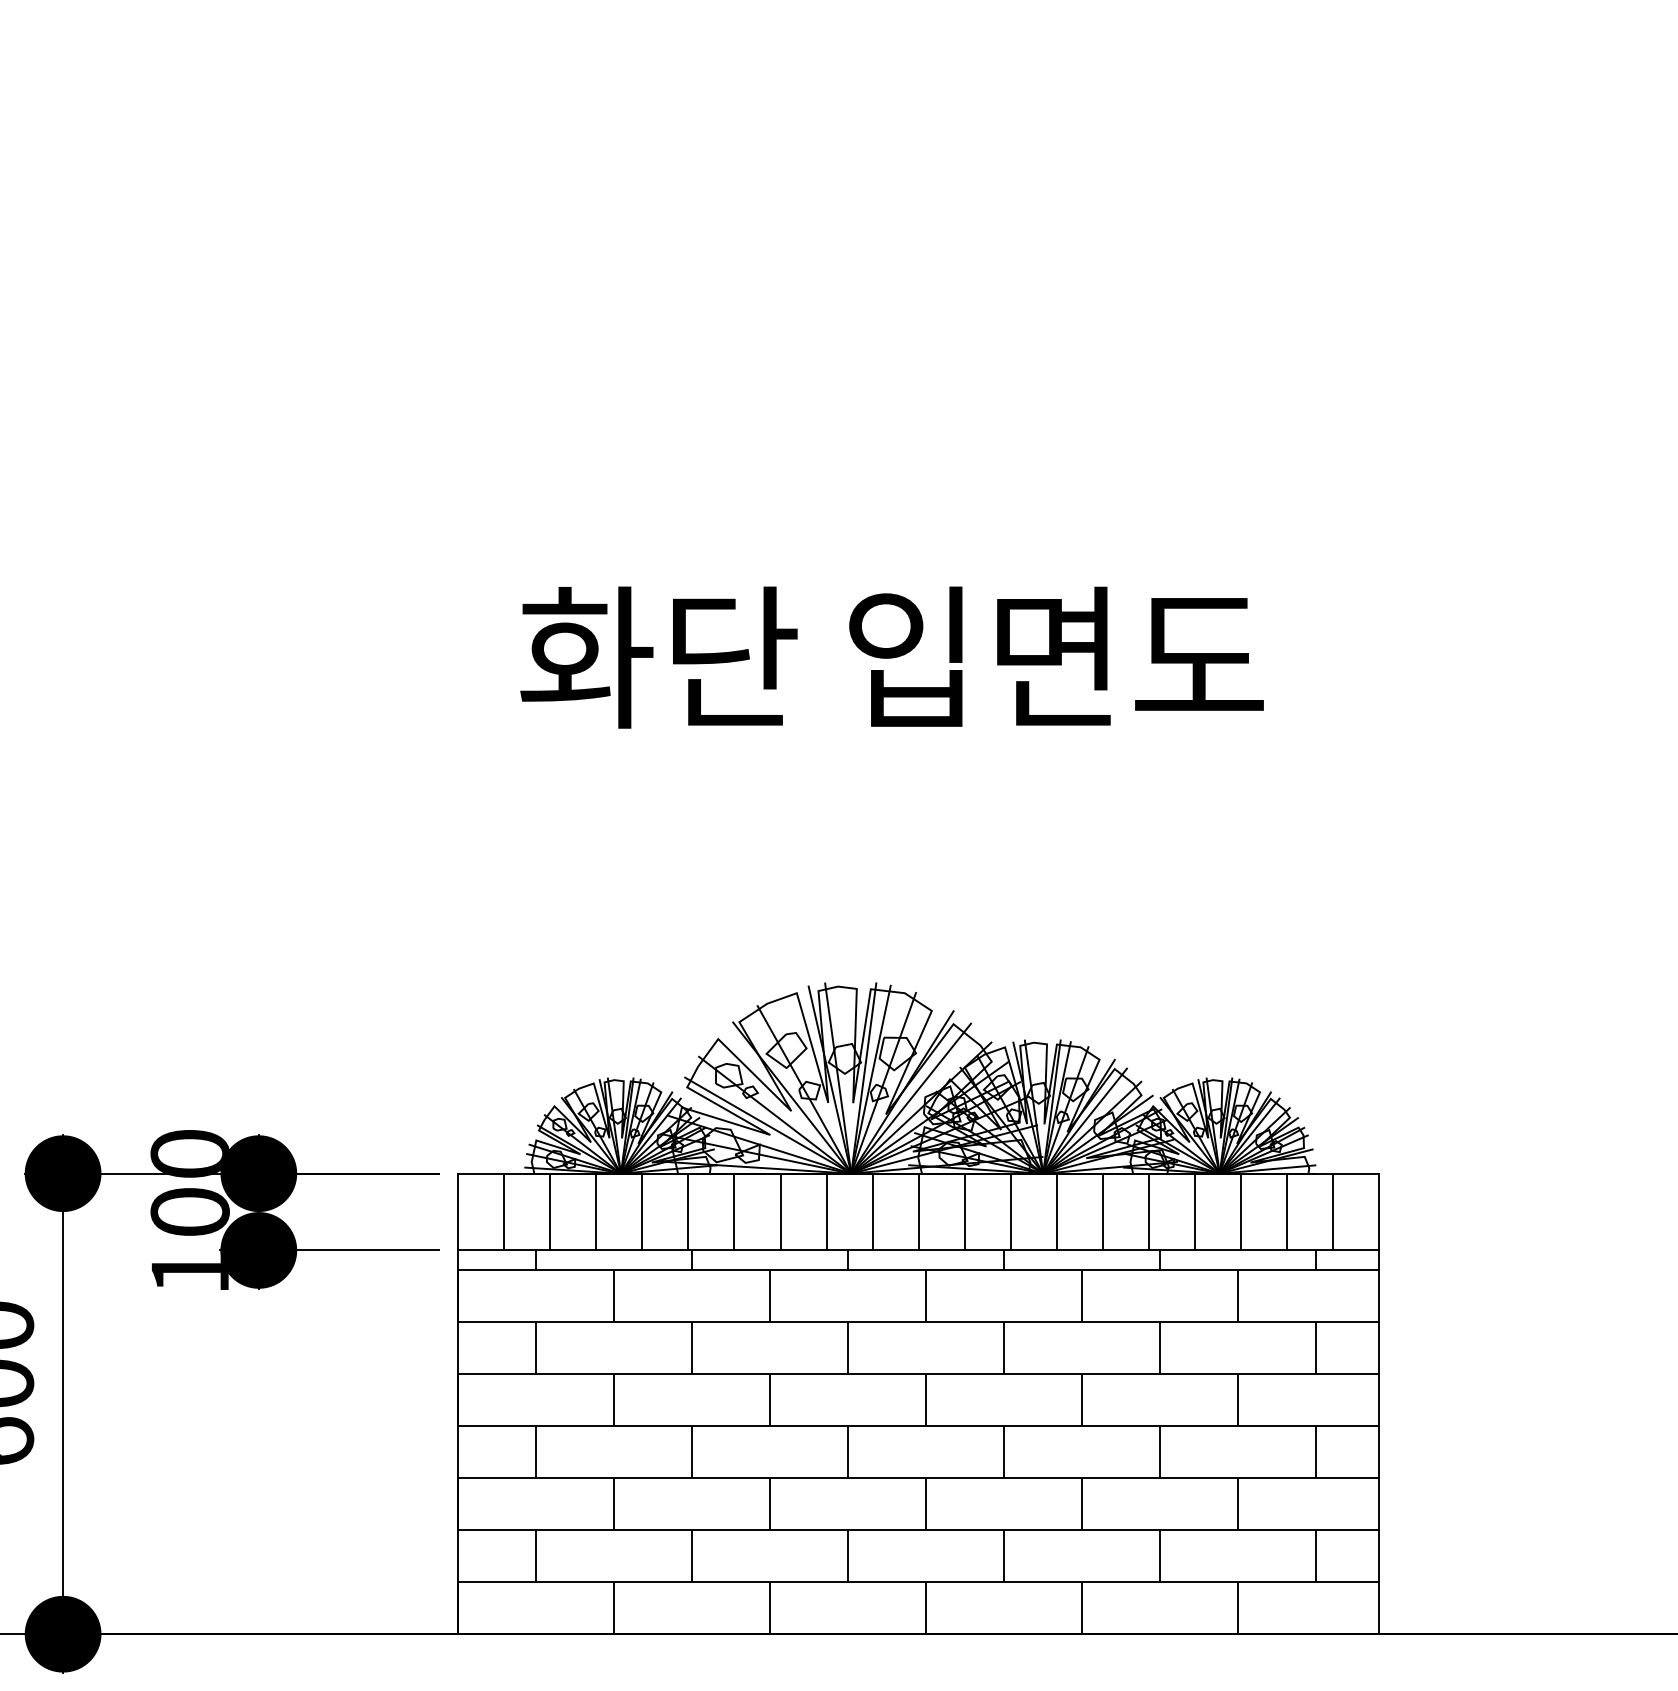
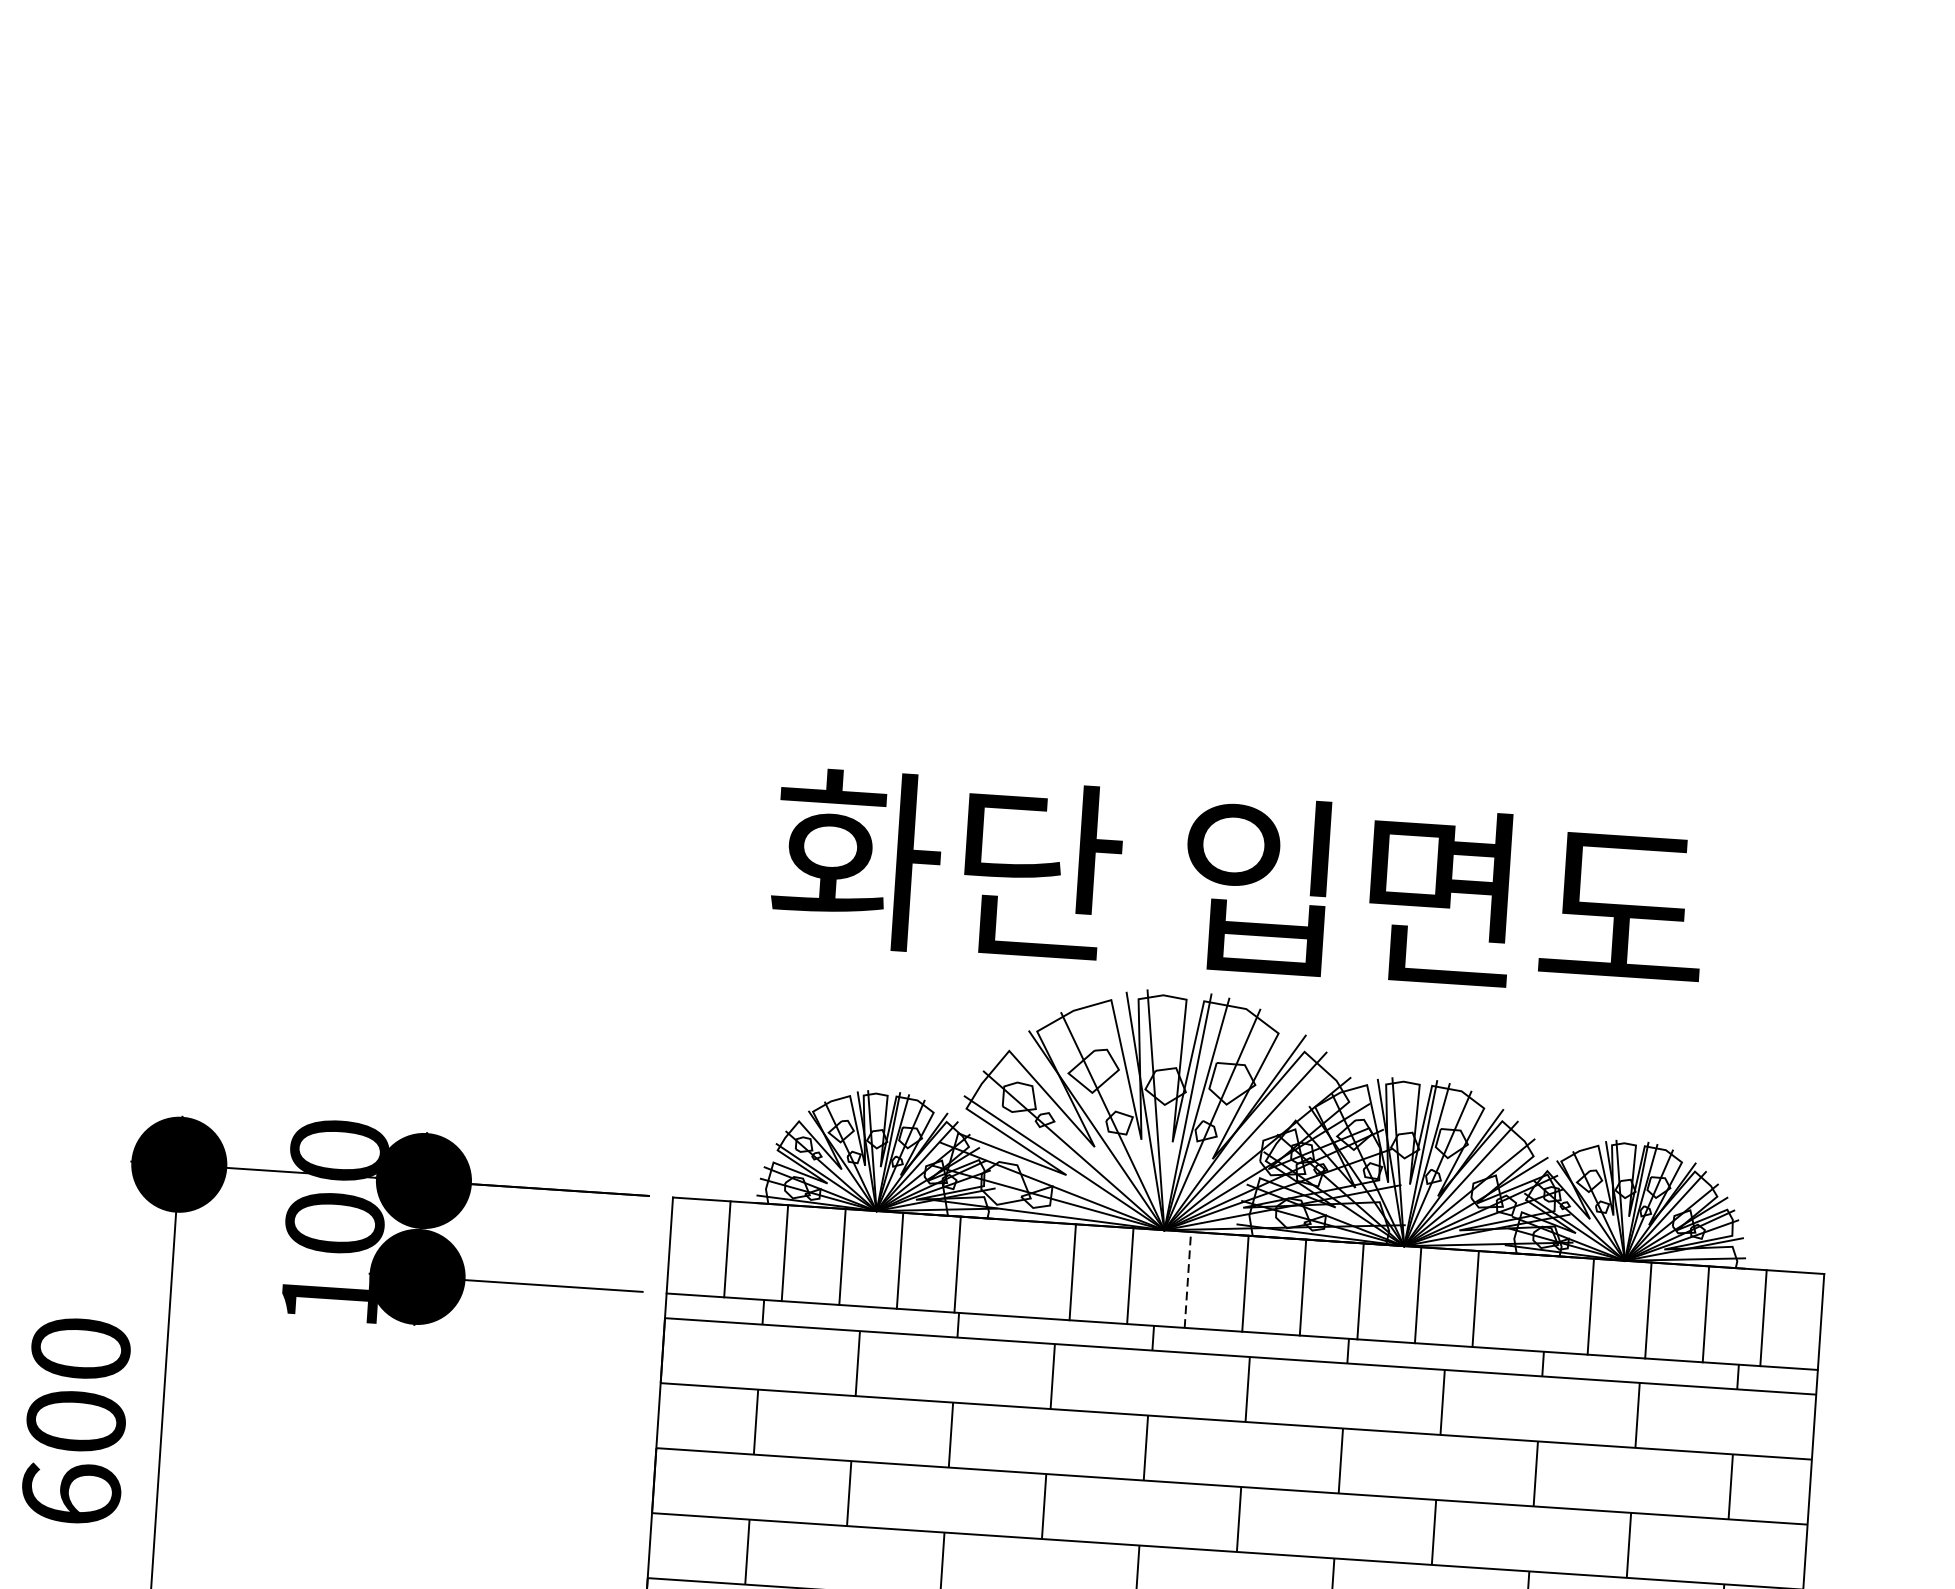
text: (891, 657) -> (1237, 884), moved
line: (734, 1211) -> (1015, 1267), removed
line: (872, 1211) -> (1187, 1279), solid -> dashed
line: (1148, 1211) -> (1532, 1302), removed

